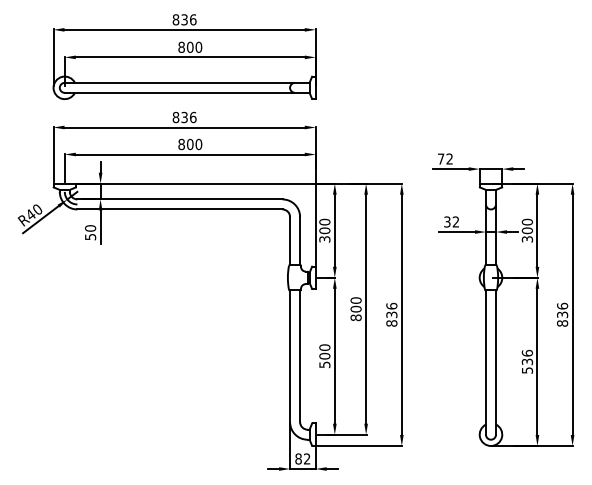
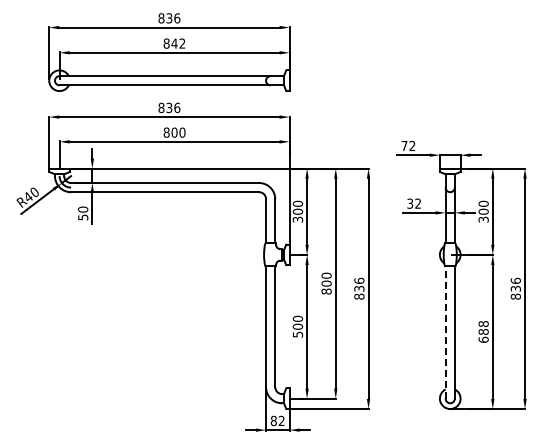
text: (194, 47) -> (178, 43), 800 -> 842
text: (527, 361) -> (483, 331), 536 -> 688
line: (485, 362) -> (445, 332), solid -> dashed

